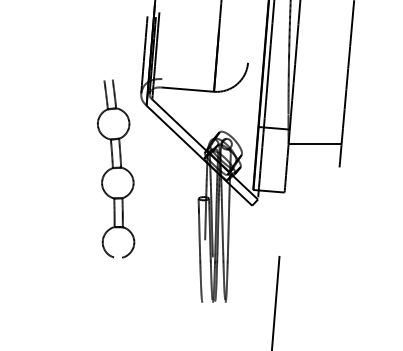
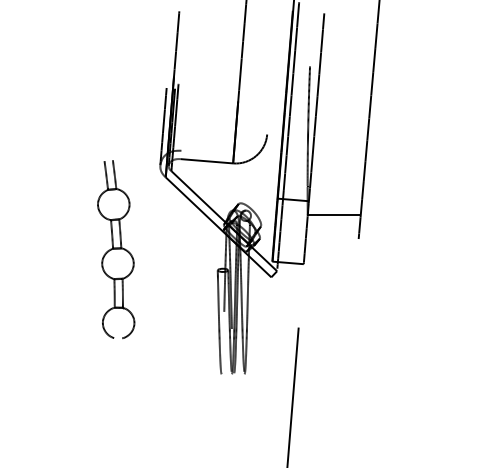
part: (116, 168) -> (116, 249), moved

